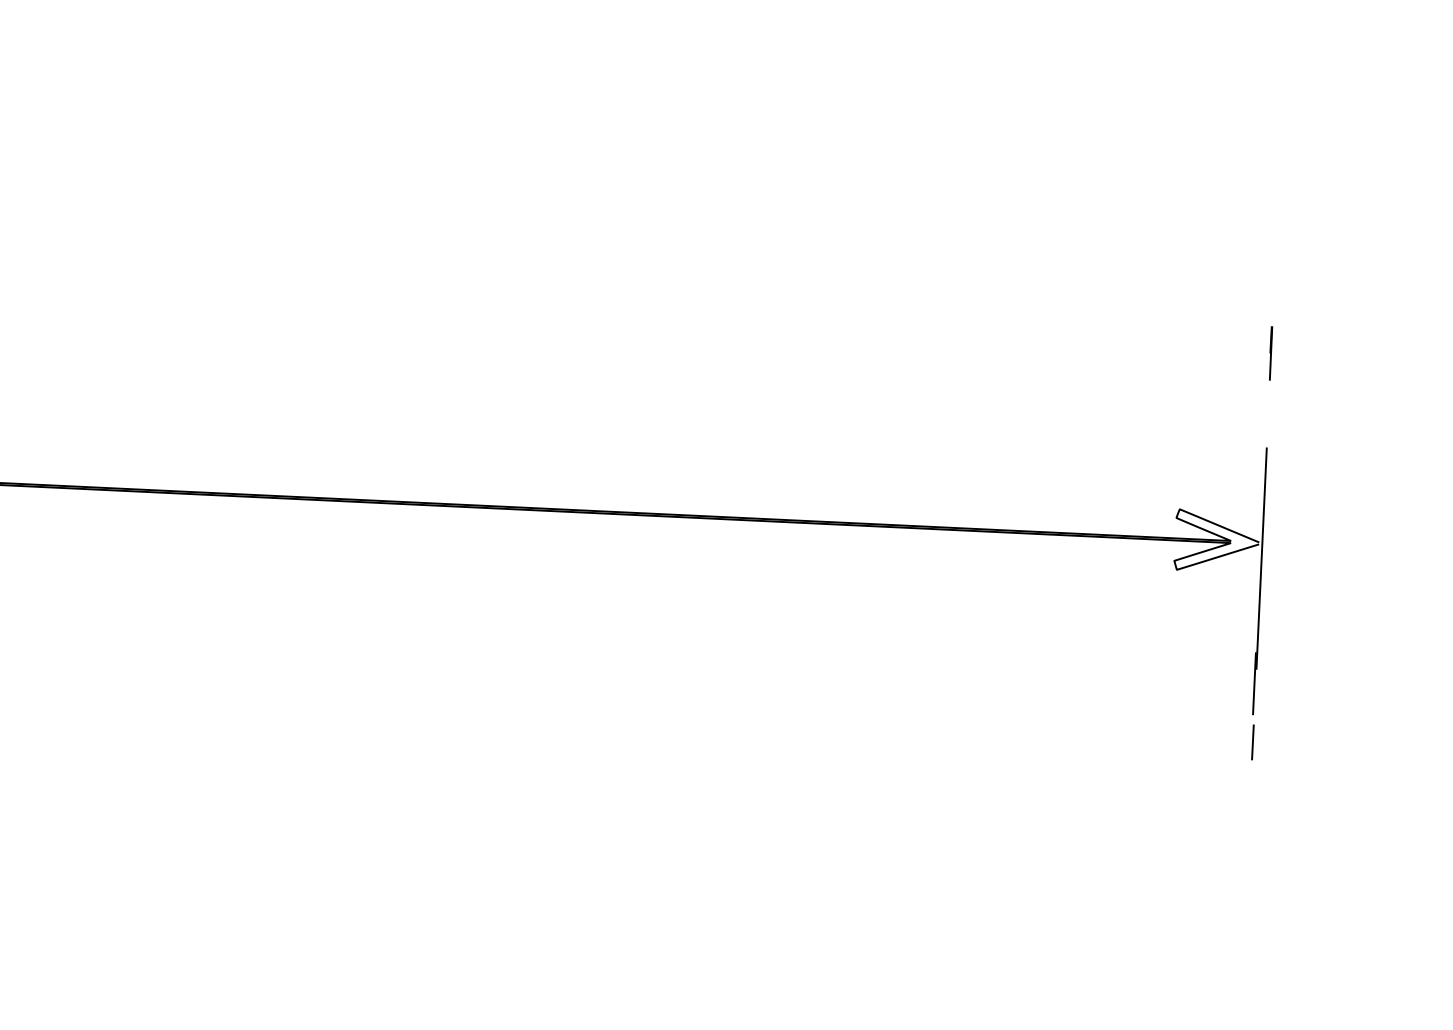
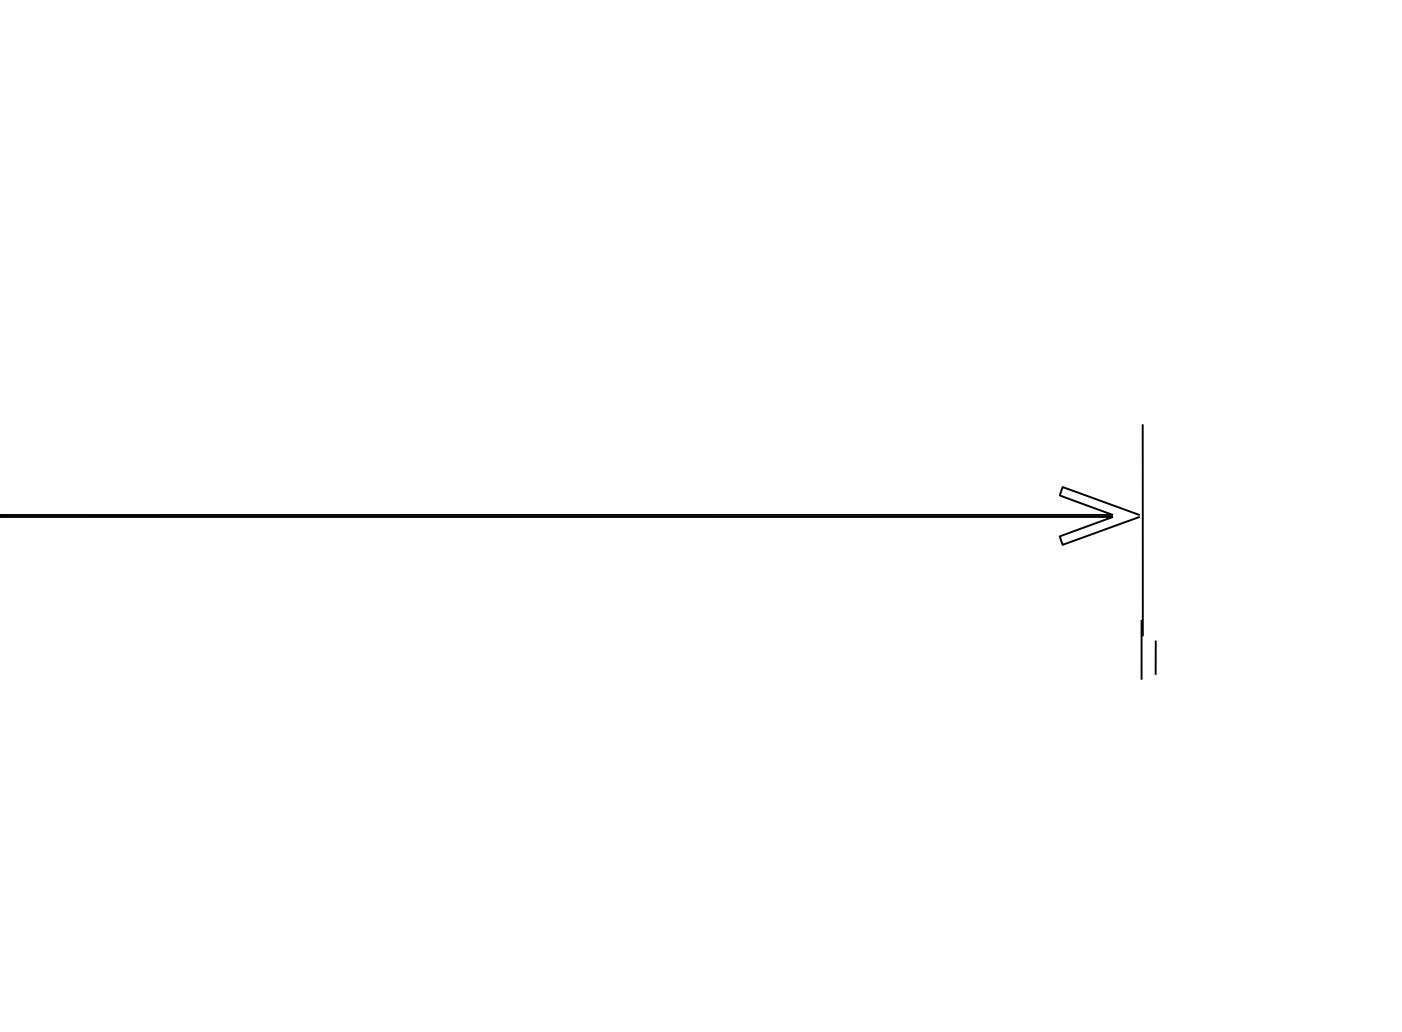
line: (1271, 353) -> (1142, 334), removed
line: (1252, 742) -> (1155, 657), moved

